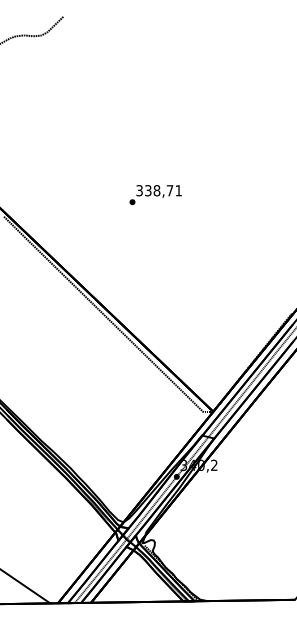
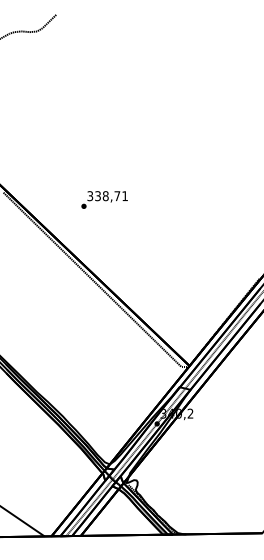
text: (155, 195) -> (104, 200), moved

